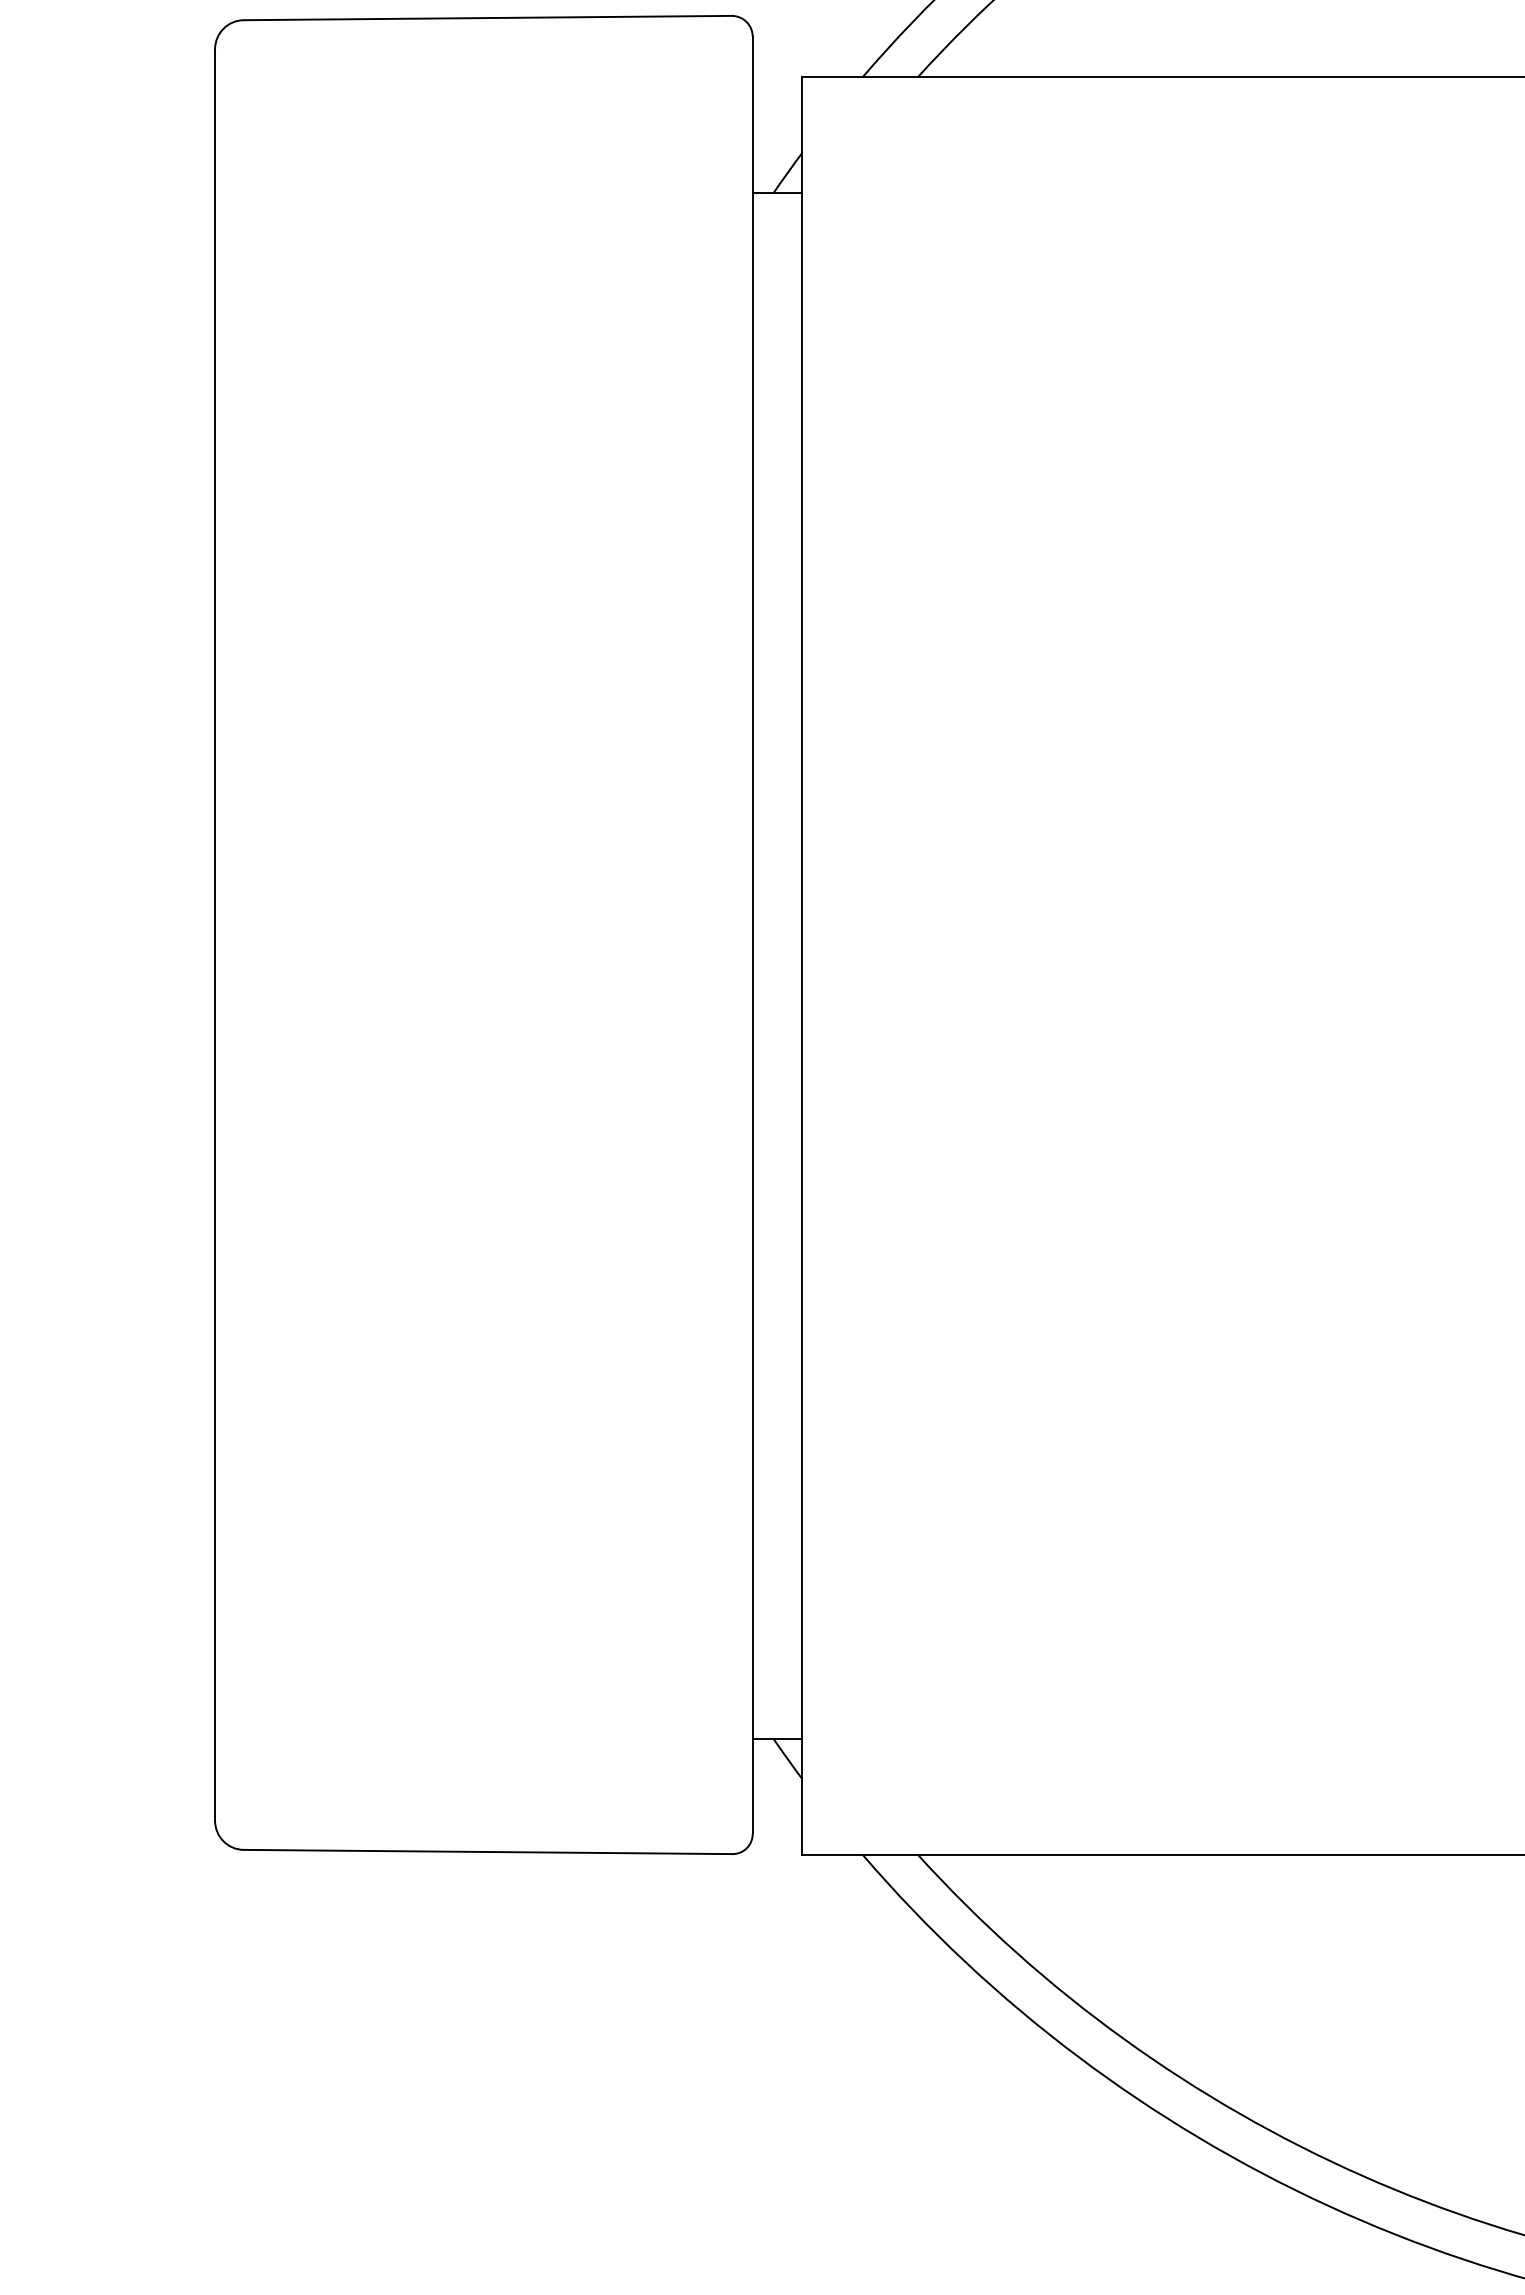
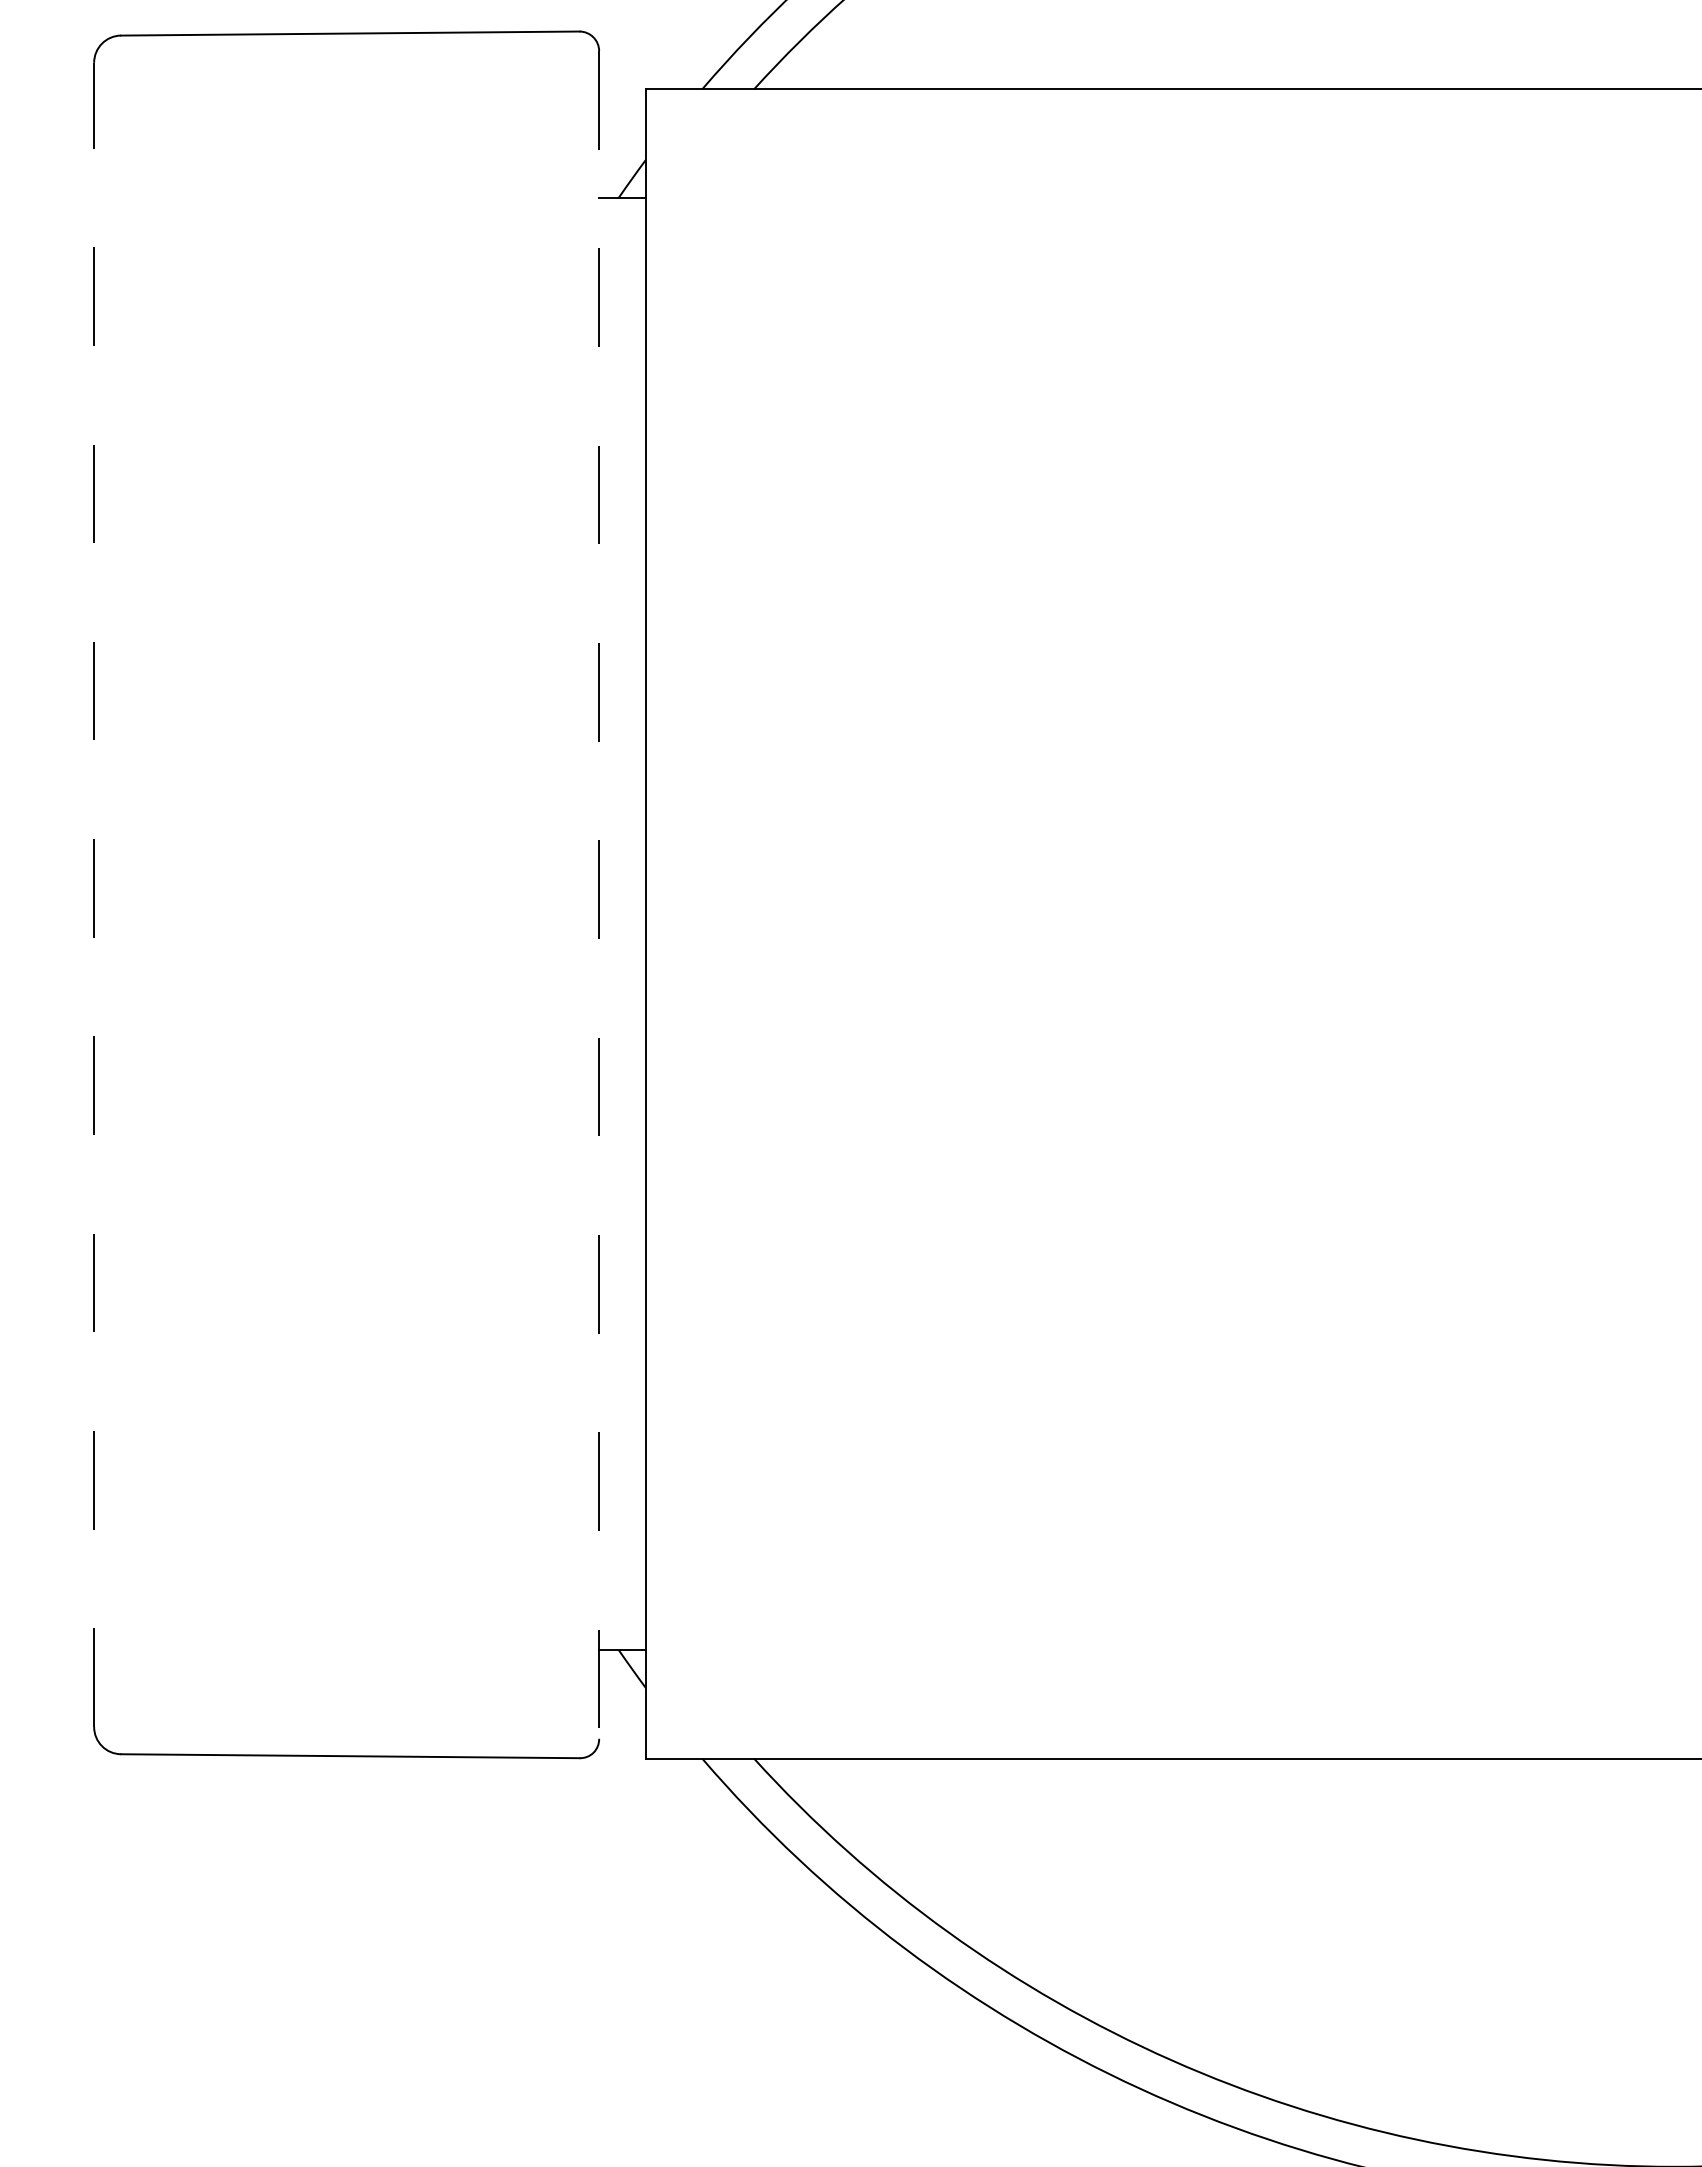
line: (215, 934) -> (94, 894), solid -> dashed
line: (753, 934) -> (599, 894), solid -> dashed

